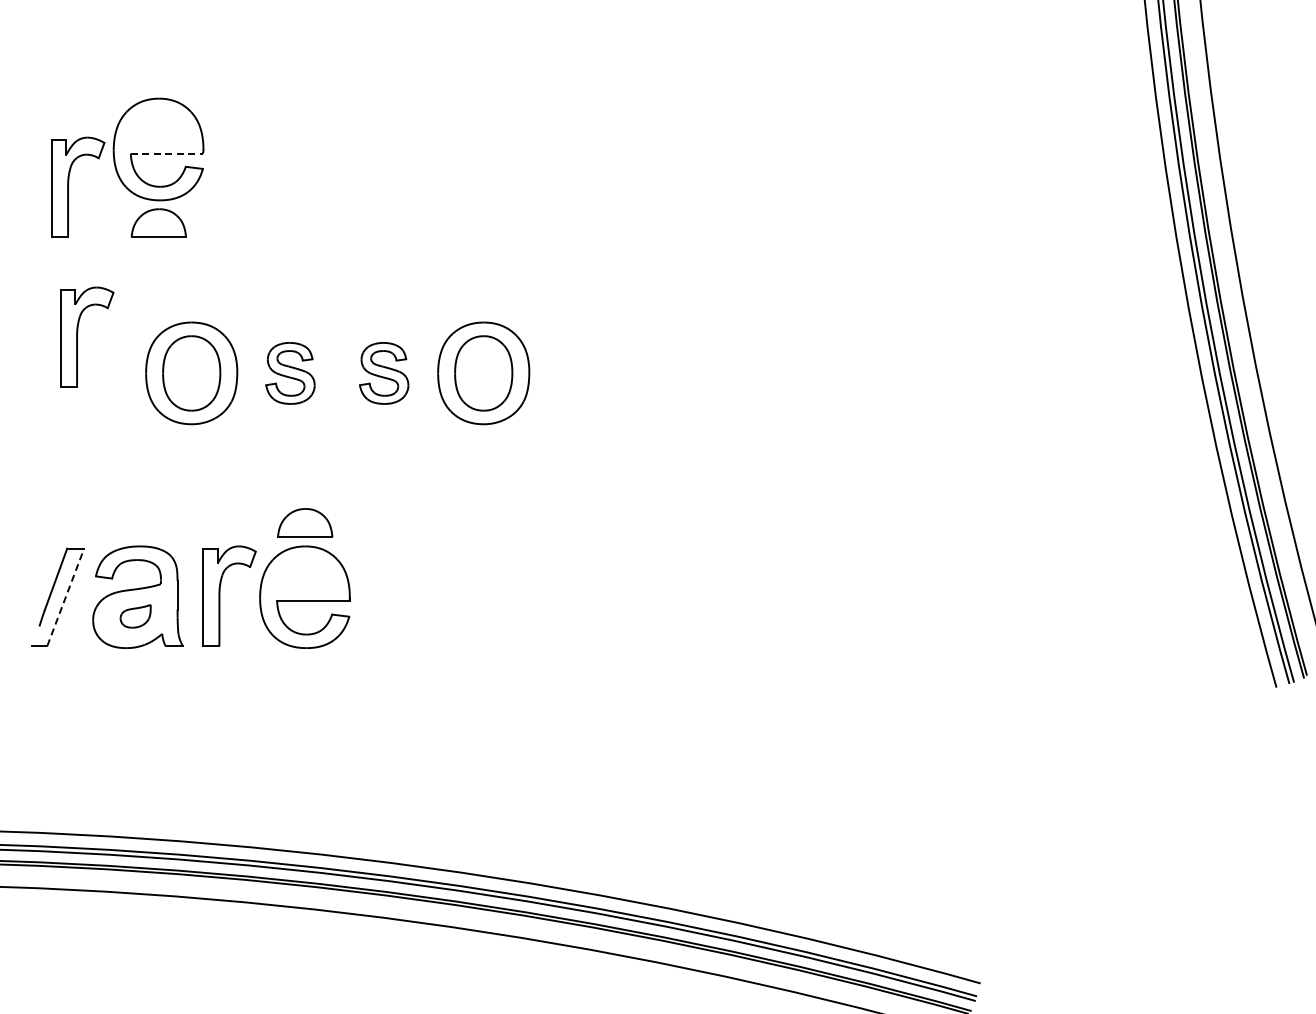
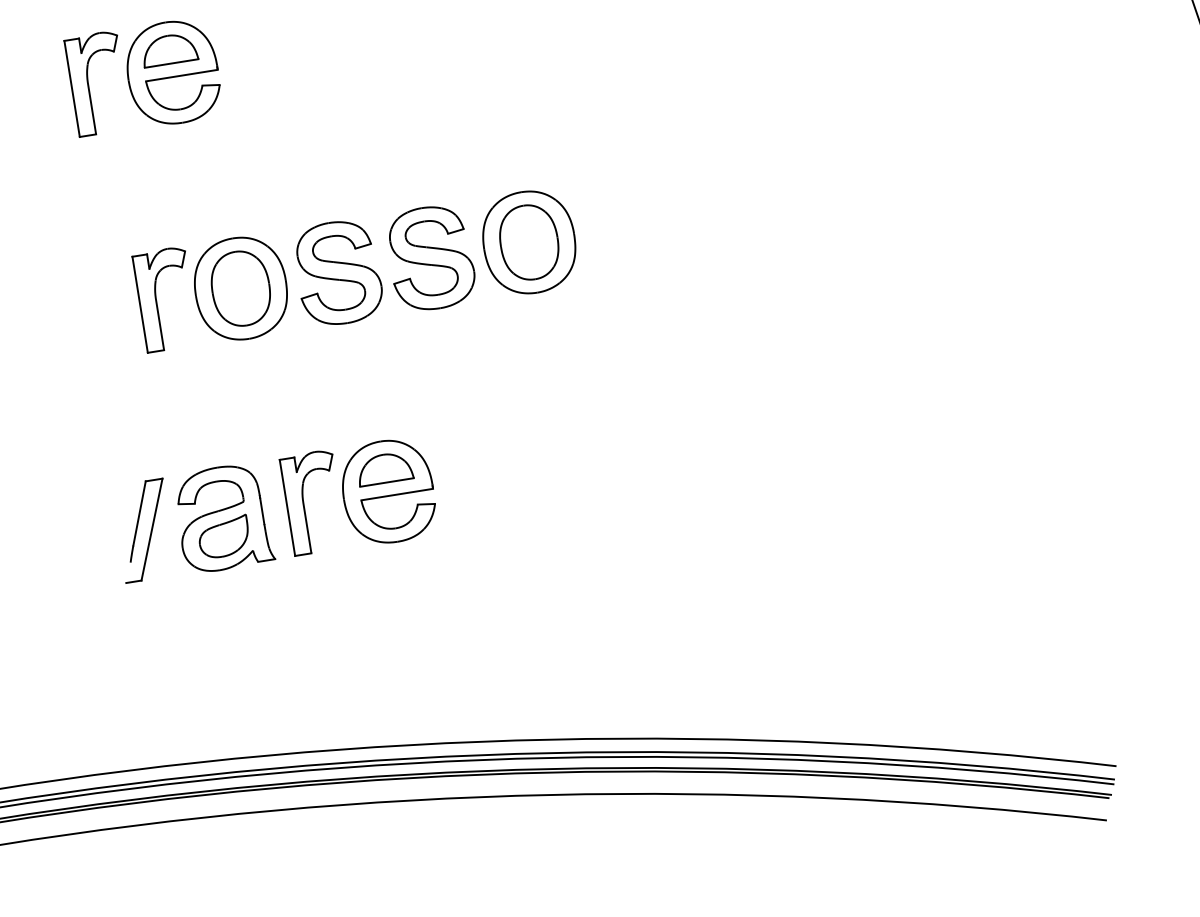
line: (167, 153) -> (182, 75), dashed -> solid
part: (69, 182) -> (88, 80), moved
part: (158, 222) -> (168, 49), moved
part: (78, 332) -> (156, 296), moved
part: (290, 373) -> (338, 273), size x1.67
part: (383, 373) -> (430, 258), size x1.67
part: (305, 522) -> (384, 468), moved
line: (65, 596) -> (151, 528), dashed -> solid
part: (135, 616) -> (223, 537), size x1.67

